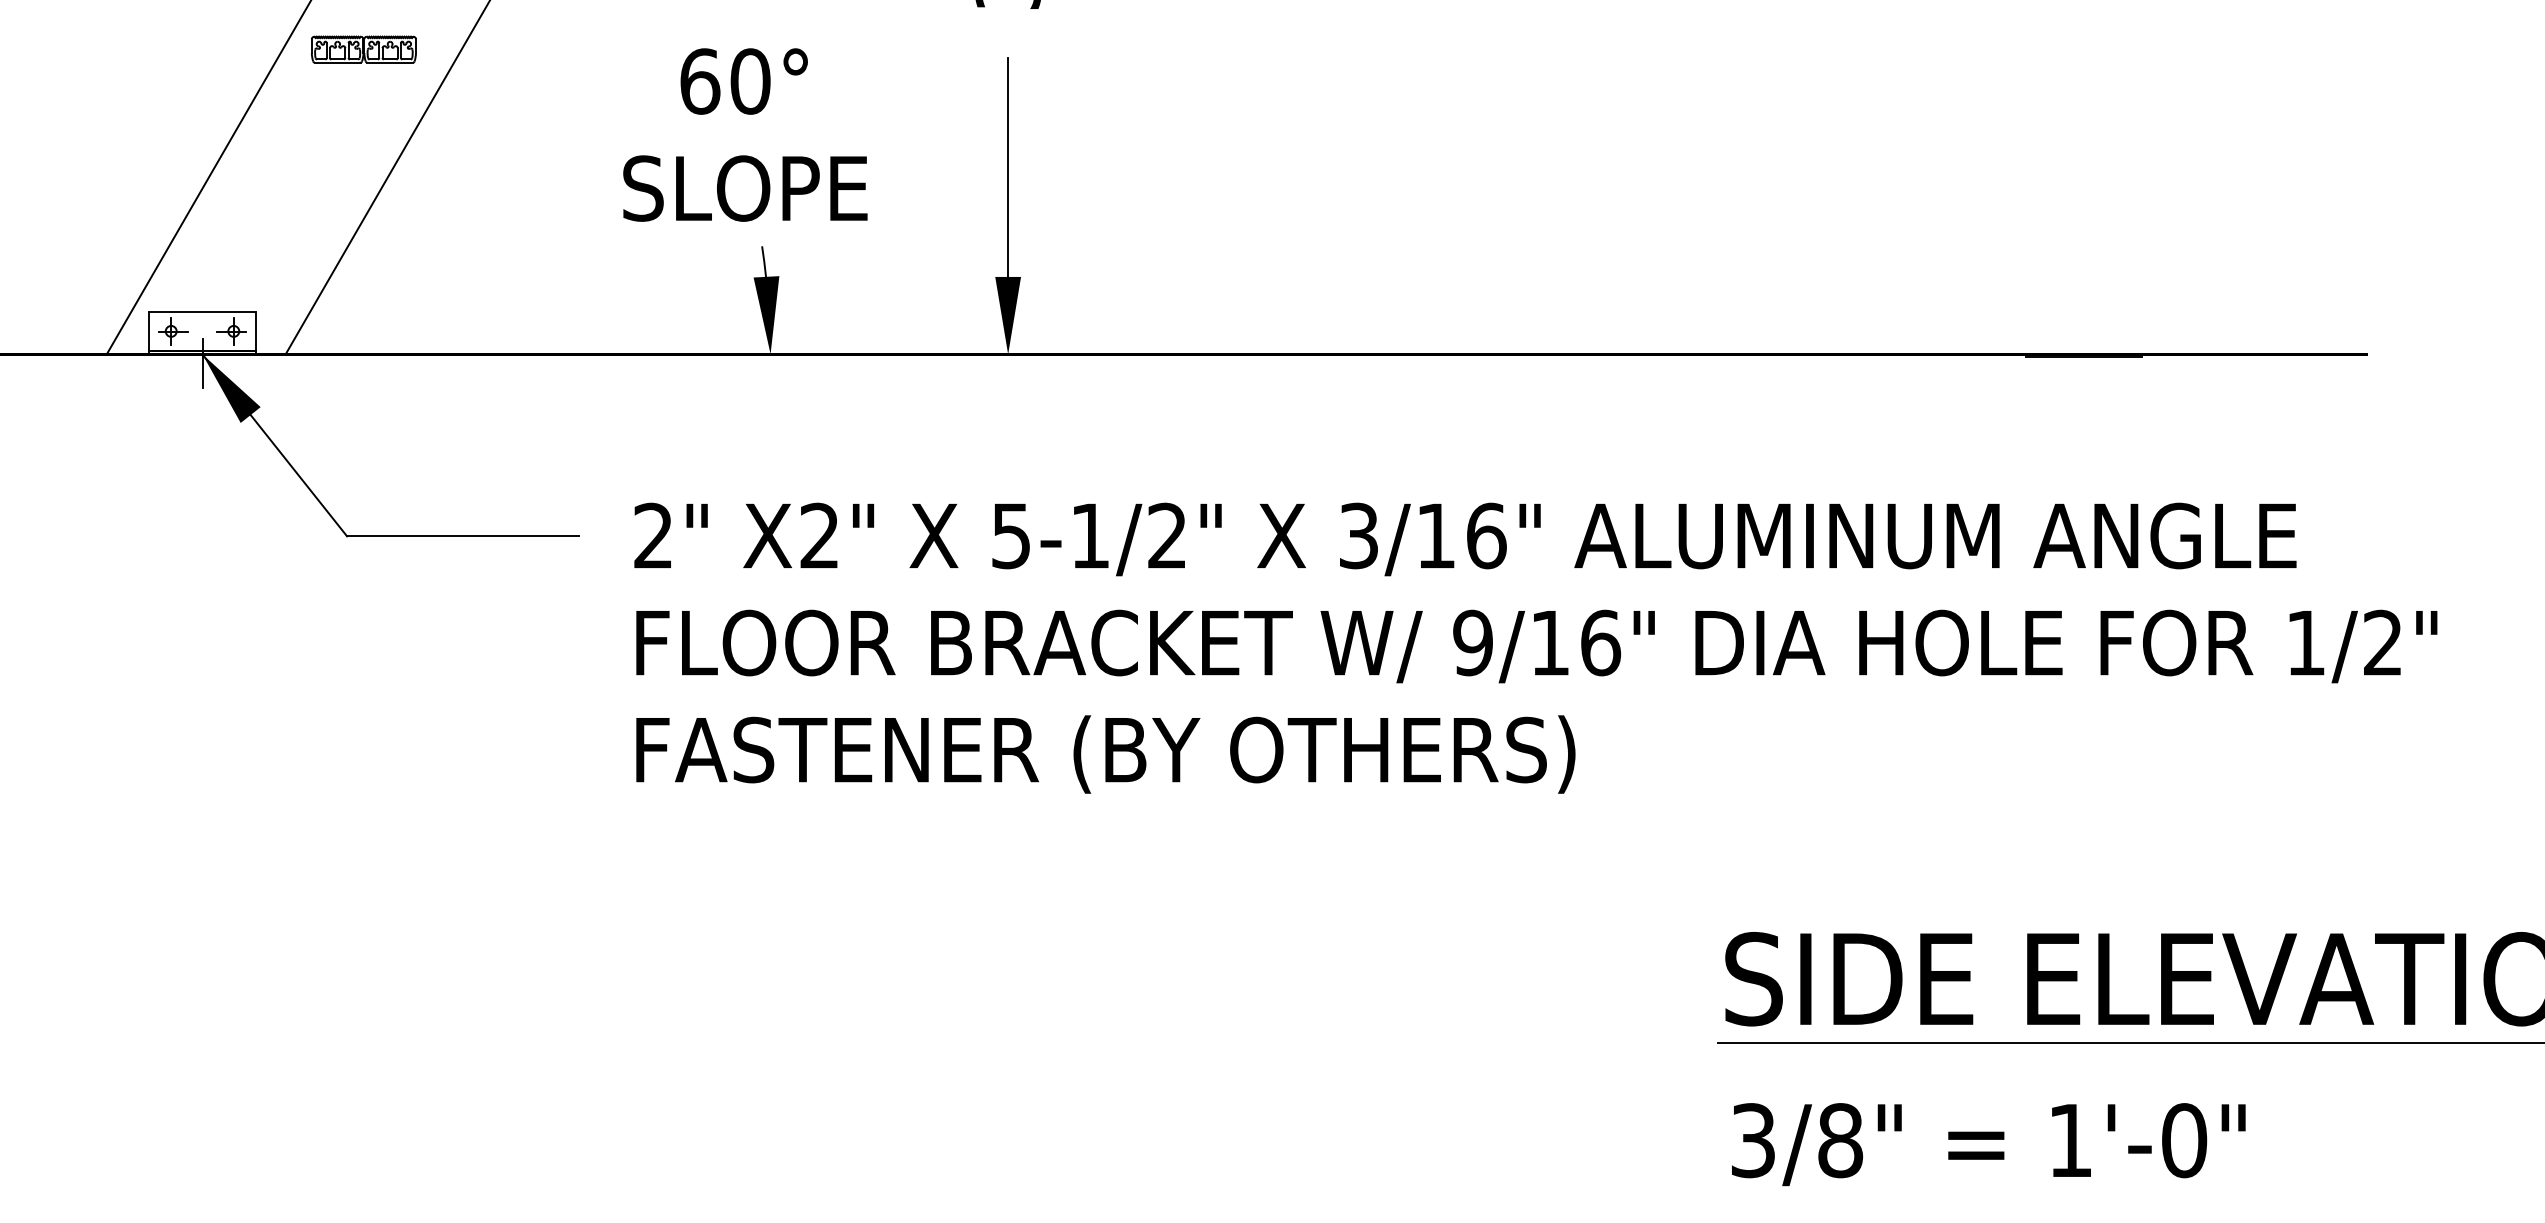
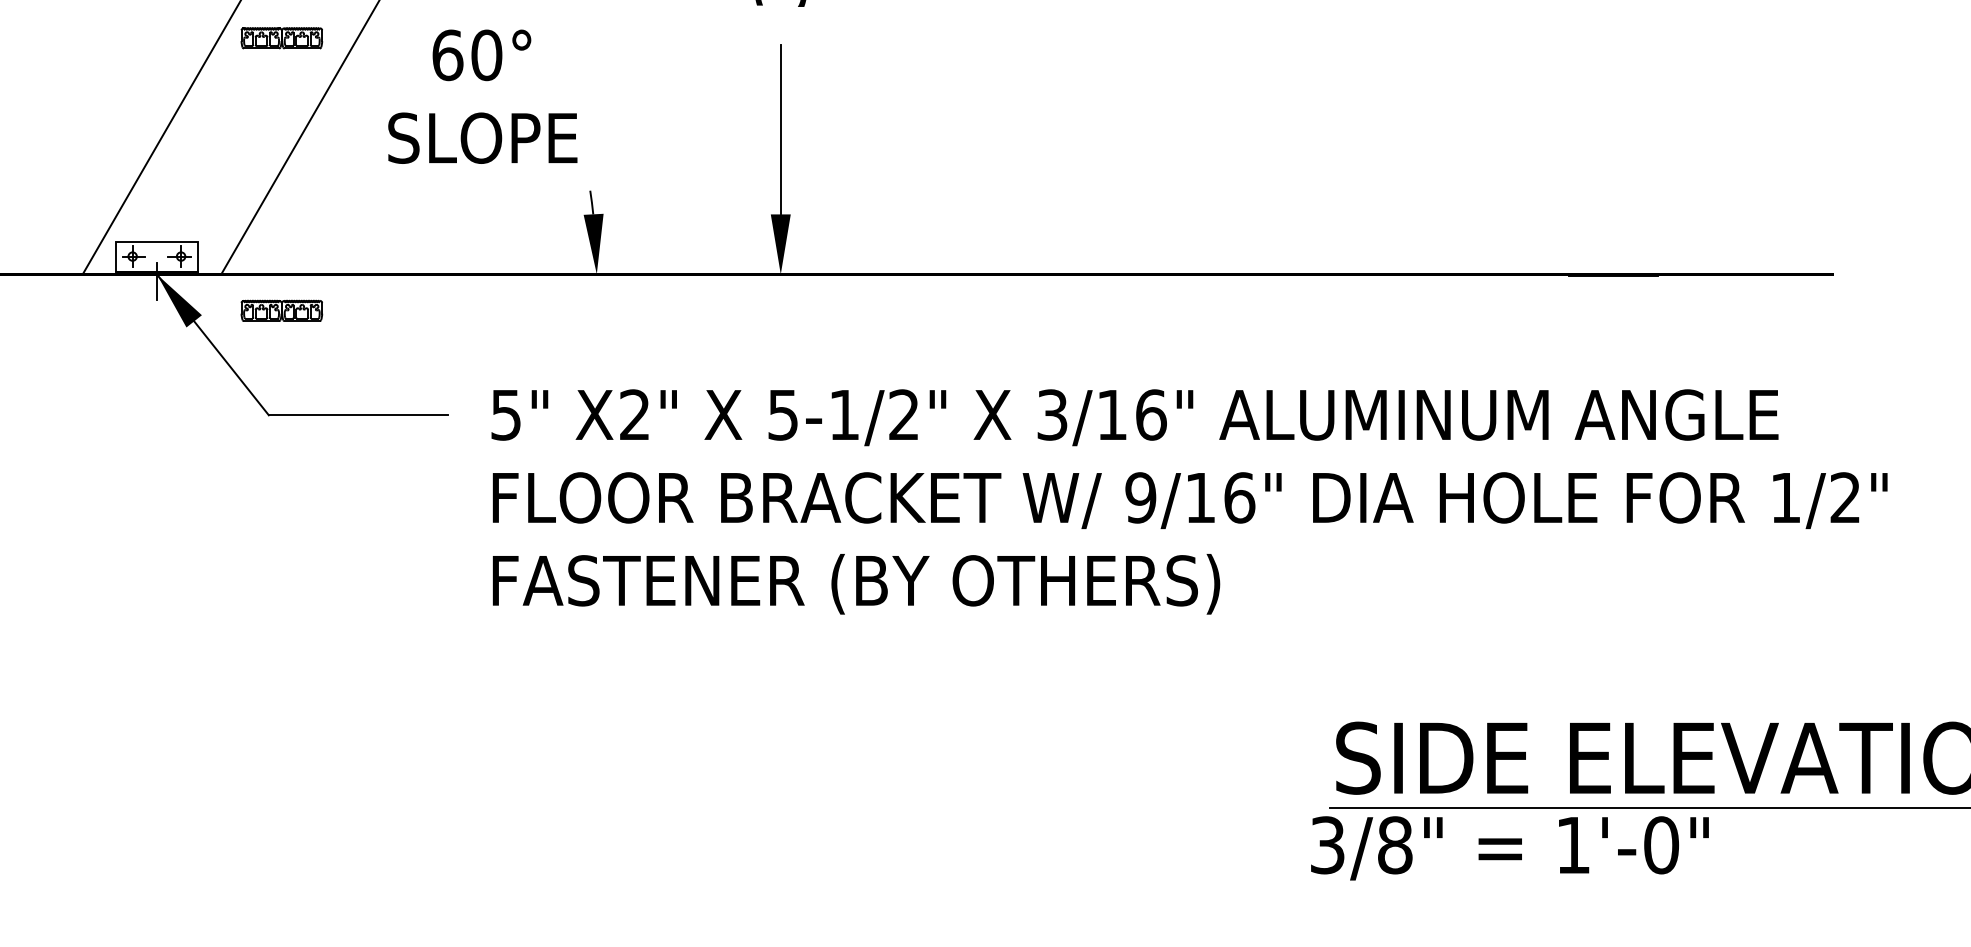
text: (745, 134) -> (482, 96), moved
part: (363, 401) -> (281, 310), added
text: (653, 535) -> (506, 414), 2" -> 5"
text: (1988, 1144) -> (1509, 848), moved

